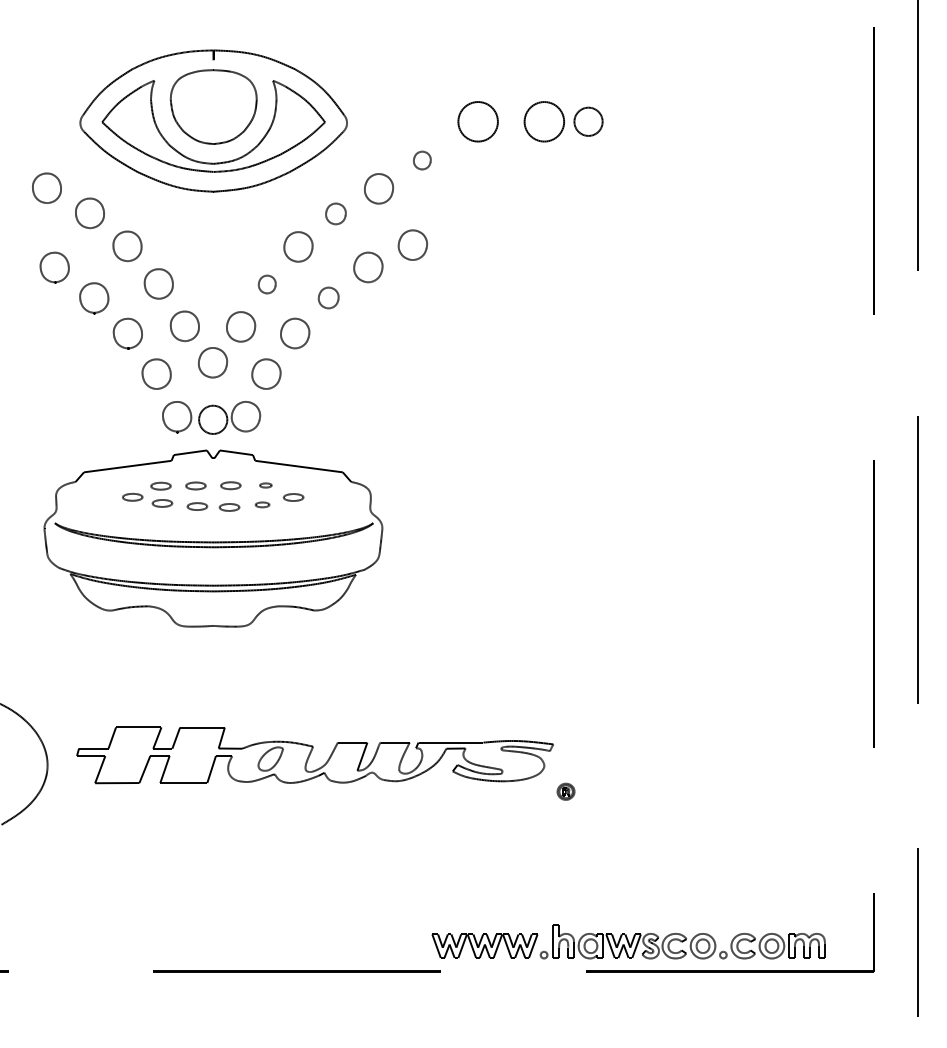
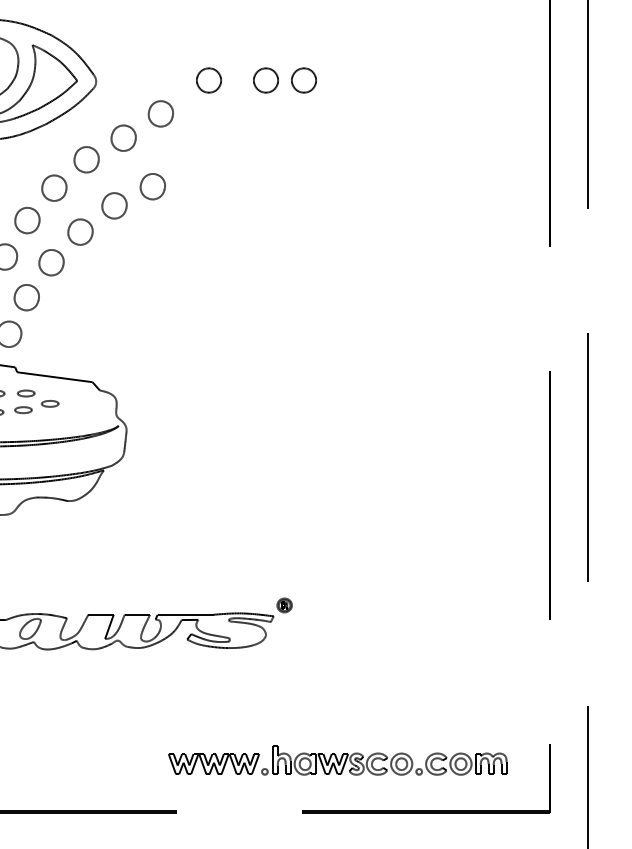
circle: (478, 121) -> (209, 80), size x0.71
circle: (544, 121) -> (266, 80), size x0.71
part: (422, 160) -> (161, 113), size x1.67
part: (335, 213) -> (86, 159), size x1.43
part: (267, 284) -> (27, 220), size x1.67
part: (328, 297) -> (80, 231), size x1.43
part: (265, 485) -> (26, 393), size x1.67
part: (262, 504) -> (23, 409), size x1.43
part: (565, 791) -> (284, 605), moved
part: (628, 941) -> (337, 760), moved

